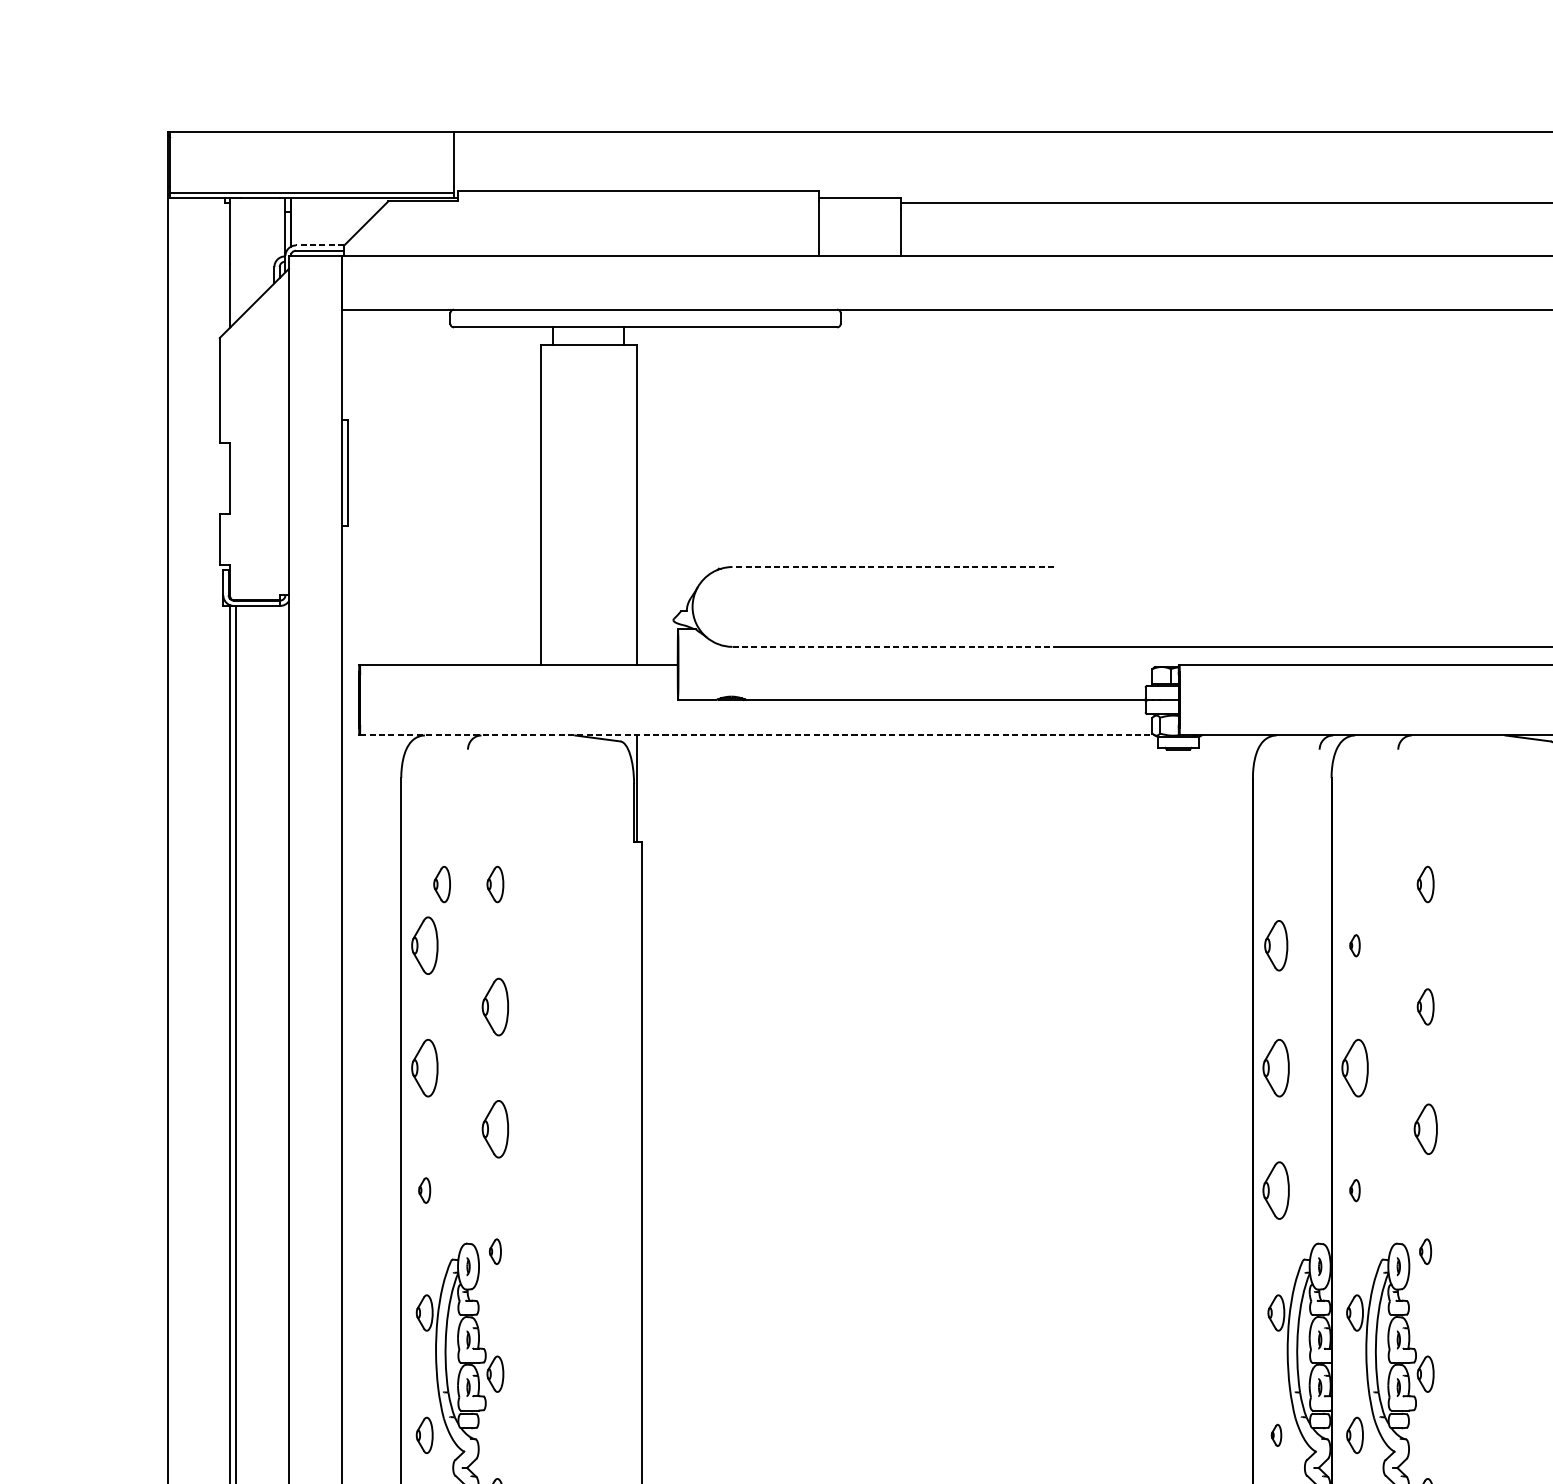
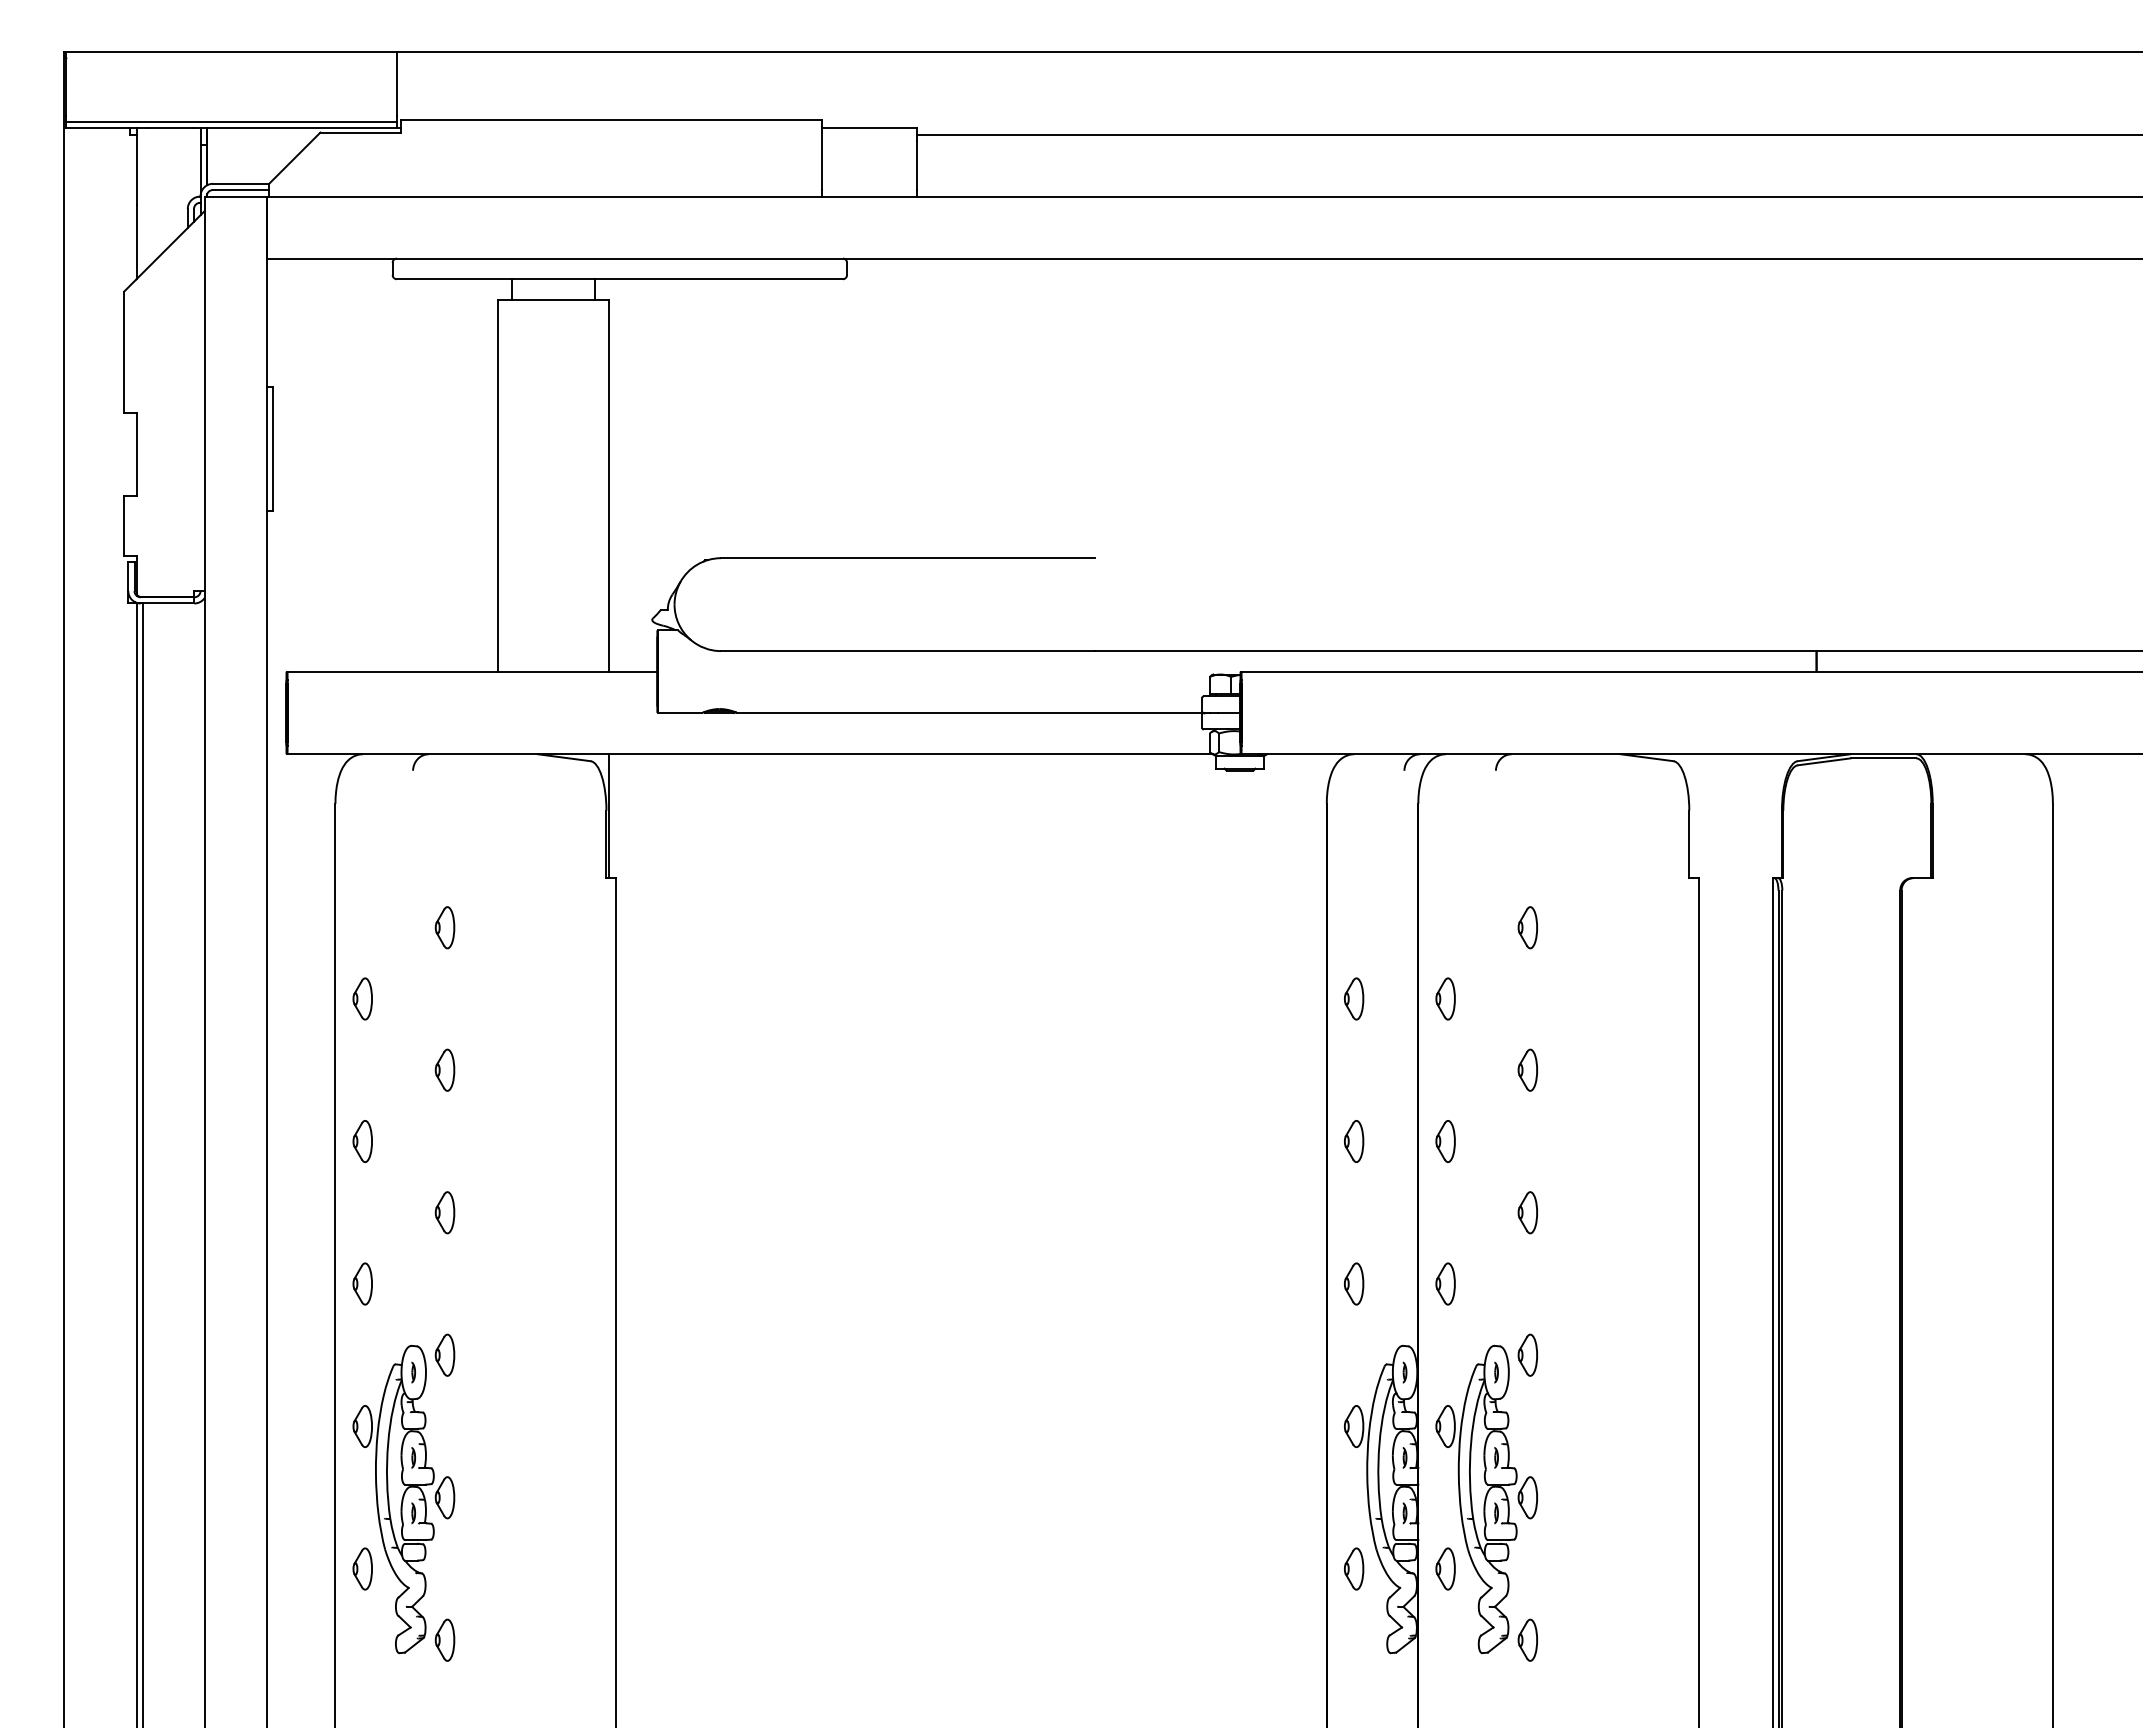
line: (319, 245) -> (240, 183), dashed -> solid
line: (892, 567) -> (907, 558), dashed -> solid
line: (893, 647) -> (908, 651), dashed -> solid
line: (757, 735) -> (750, 754), dashed -> solid
part: (441, 884) -> (382, 927), removed
part: (424, 945) -> (362, 998), size x0.62
part: (1276, 945) -> (1354, 998), size x0.71
part: (1354, 945) -> (1445, 998), size x1.67
part: (494, 1006) -> (444, 1069), size x0.62
part: (424, 1068) -> (362, 1141), size x0.62
part: (1276, 1068) -> (1354, 1141), size x0.62
part: (1354, 1068) -> (1445, 1141), size x0.62
part: (494, 1129) -> (444, 1212), size x0.62
part: (1425, 1129) -> (1527, 1212), size x0.71
part: (424, 1190) -> (362, 1283), size x1.43
part: (1276, 1190) -> (1354, 1283), size x0.62
part: (1354, 1190) -> (1445, 1283), size x1.67
part: (494, 1251) -> (444, 1354), size x1.43
part: (1425, 1251) -> (1527, 1354), size x1.43
part: (1276, 1435) -> (1354, 1568), size x1.67

